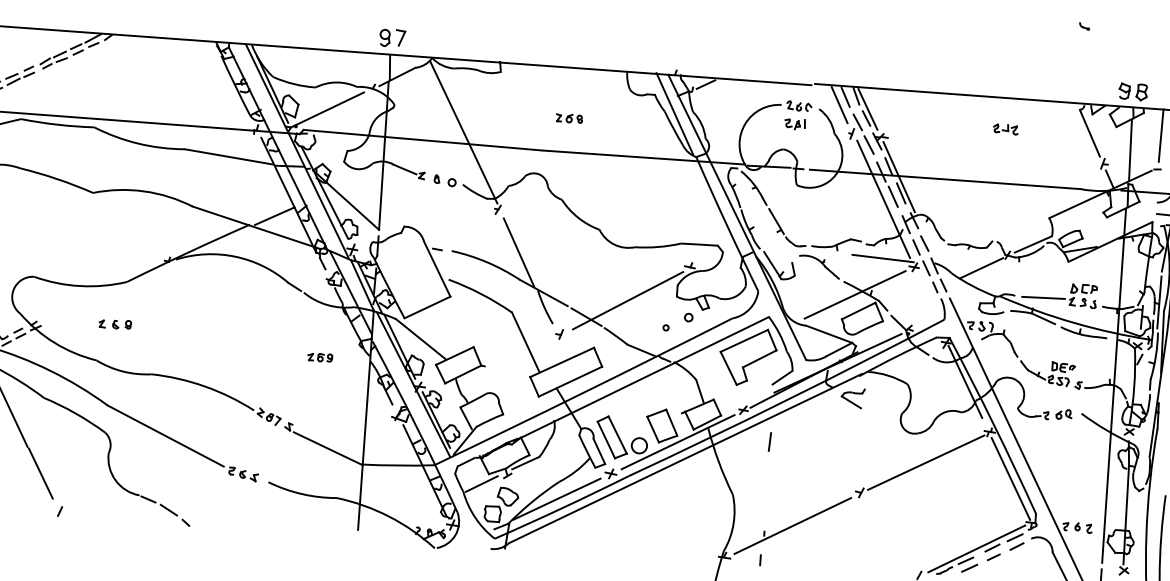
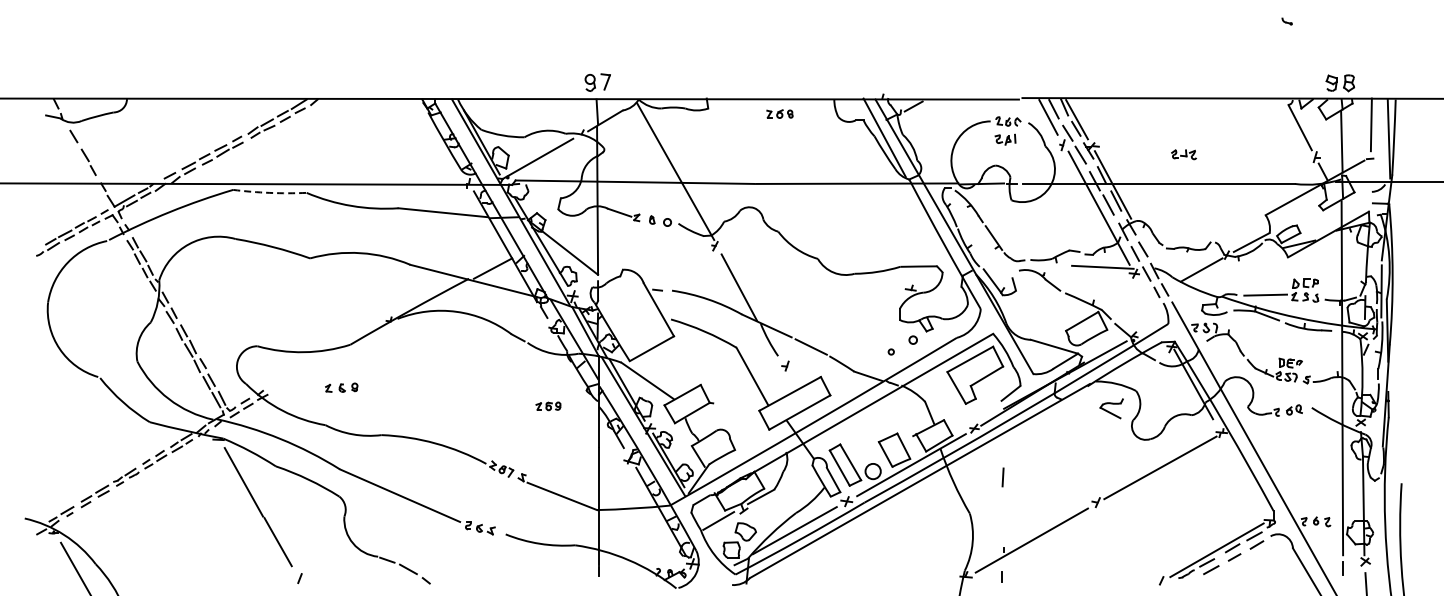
part: (569, 117) -> (779, 113), moved
arc: (57, 124) -> (269, 192), solid -> dashed
part: (1005, 129) -> (1183, 154), moved
line: (855, 294) -> (1077, 305), removed
line: (628, 300) -> (851, 327), removed
part: (852, 397) -> (1111, 408), moved
line: (769, 442) -> (1002, 477), moved
line: (1010, 478) -> (1245, 477), removed

